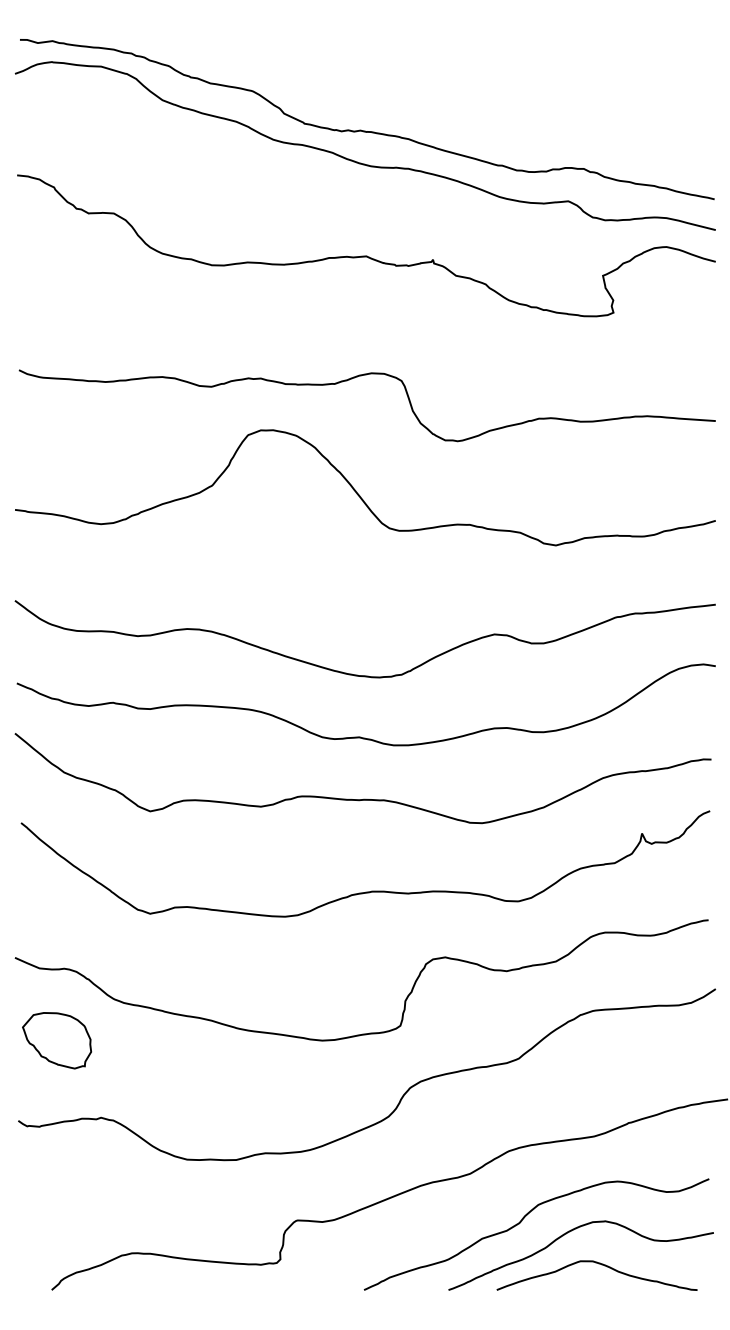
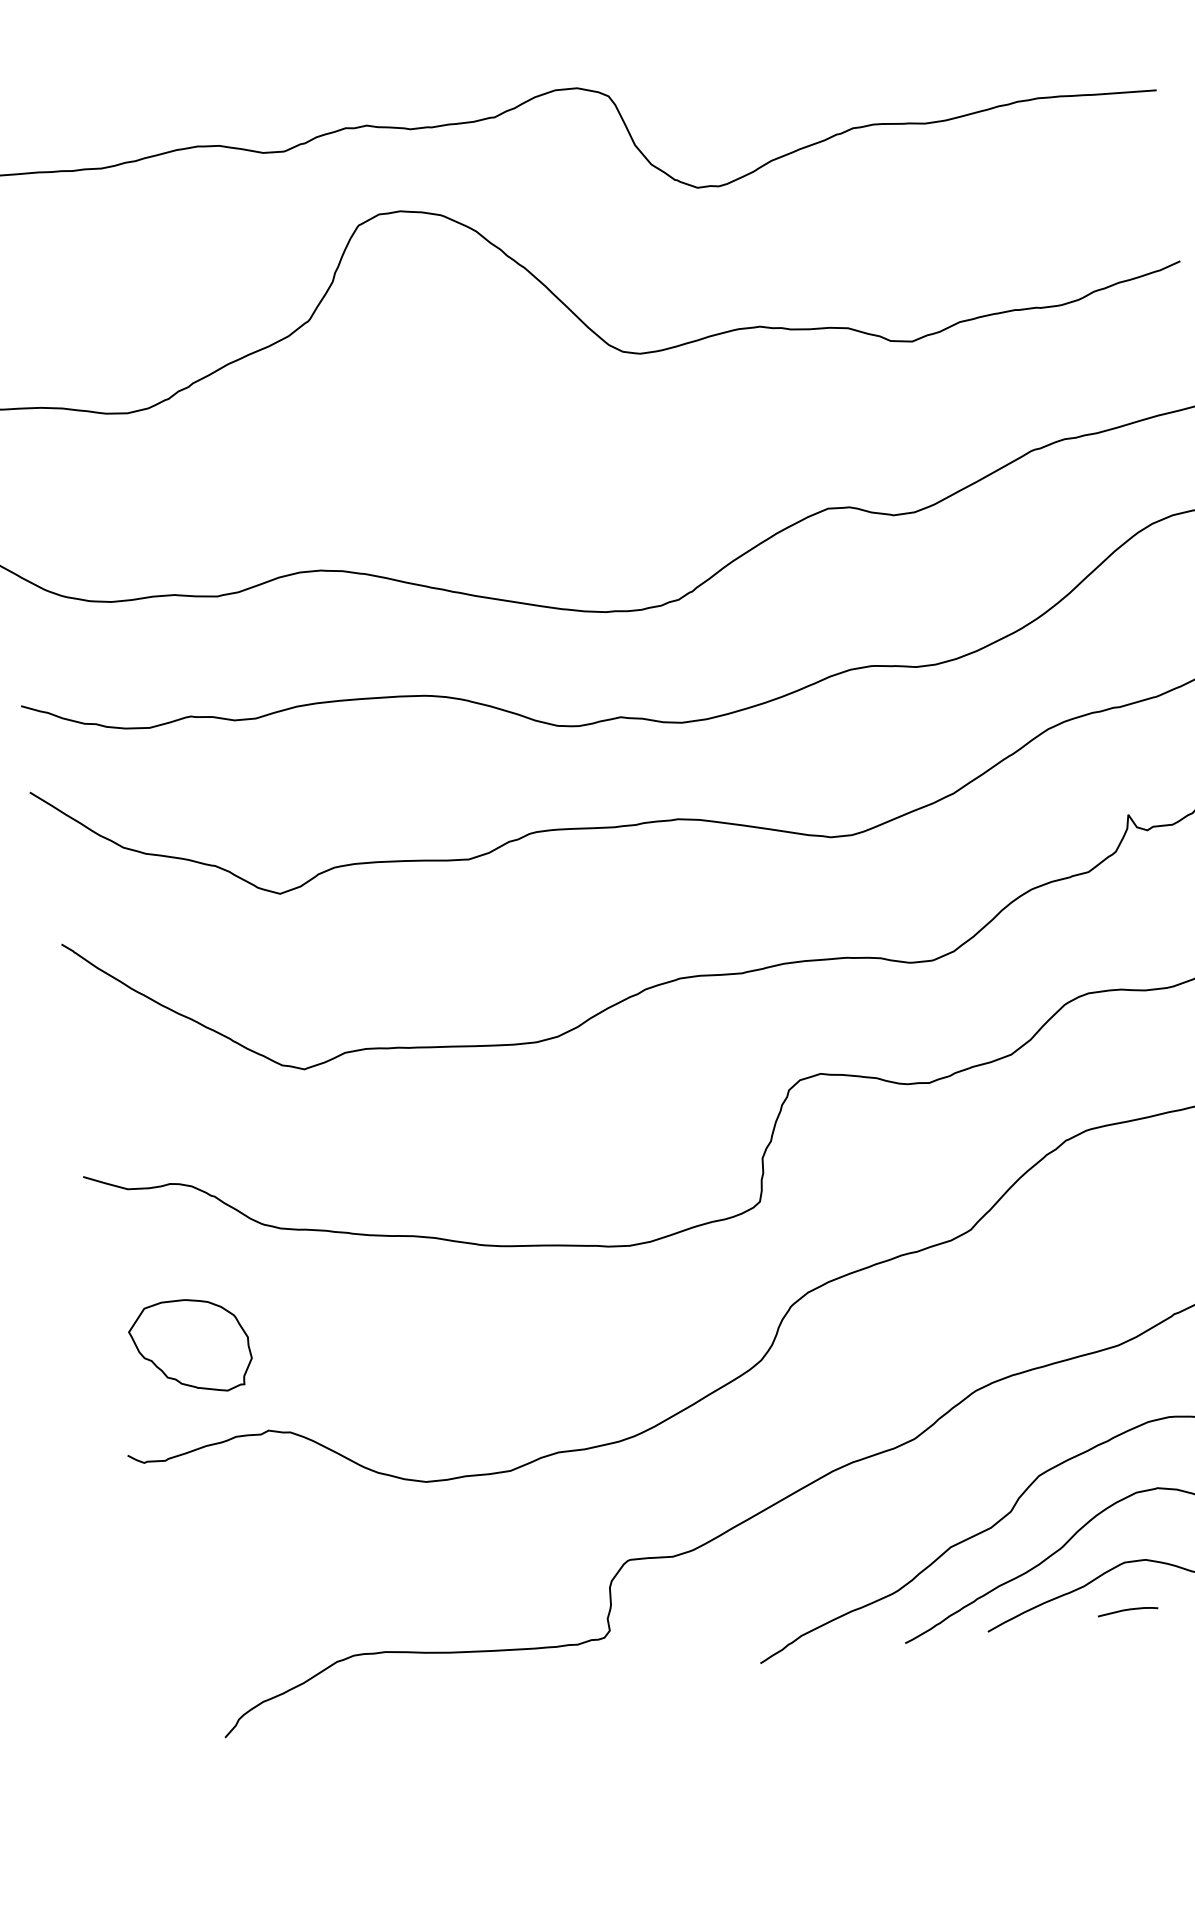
part: (57, 1040) -> (191, 1346), moved
line: (578, 1288) -> (1127, 1609), added

